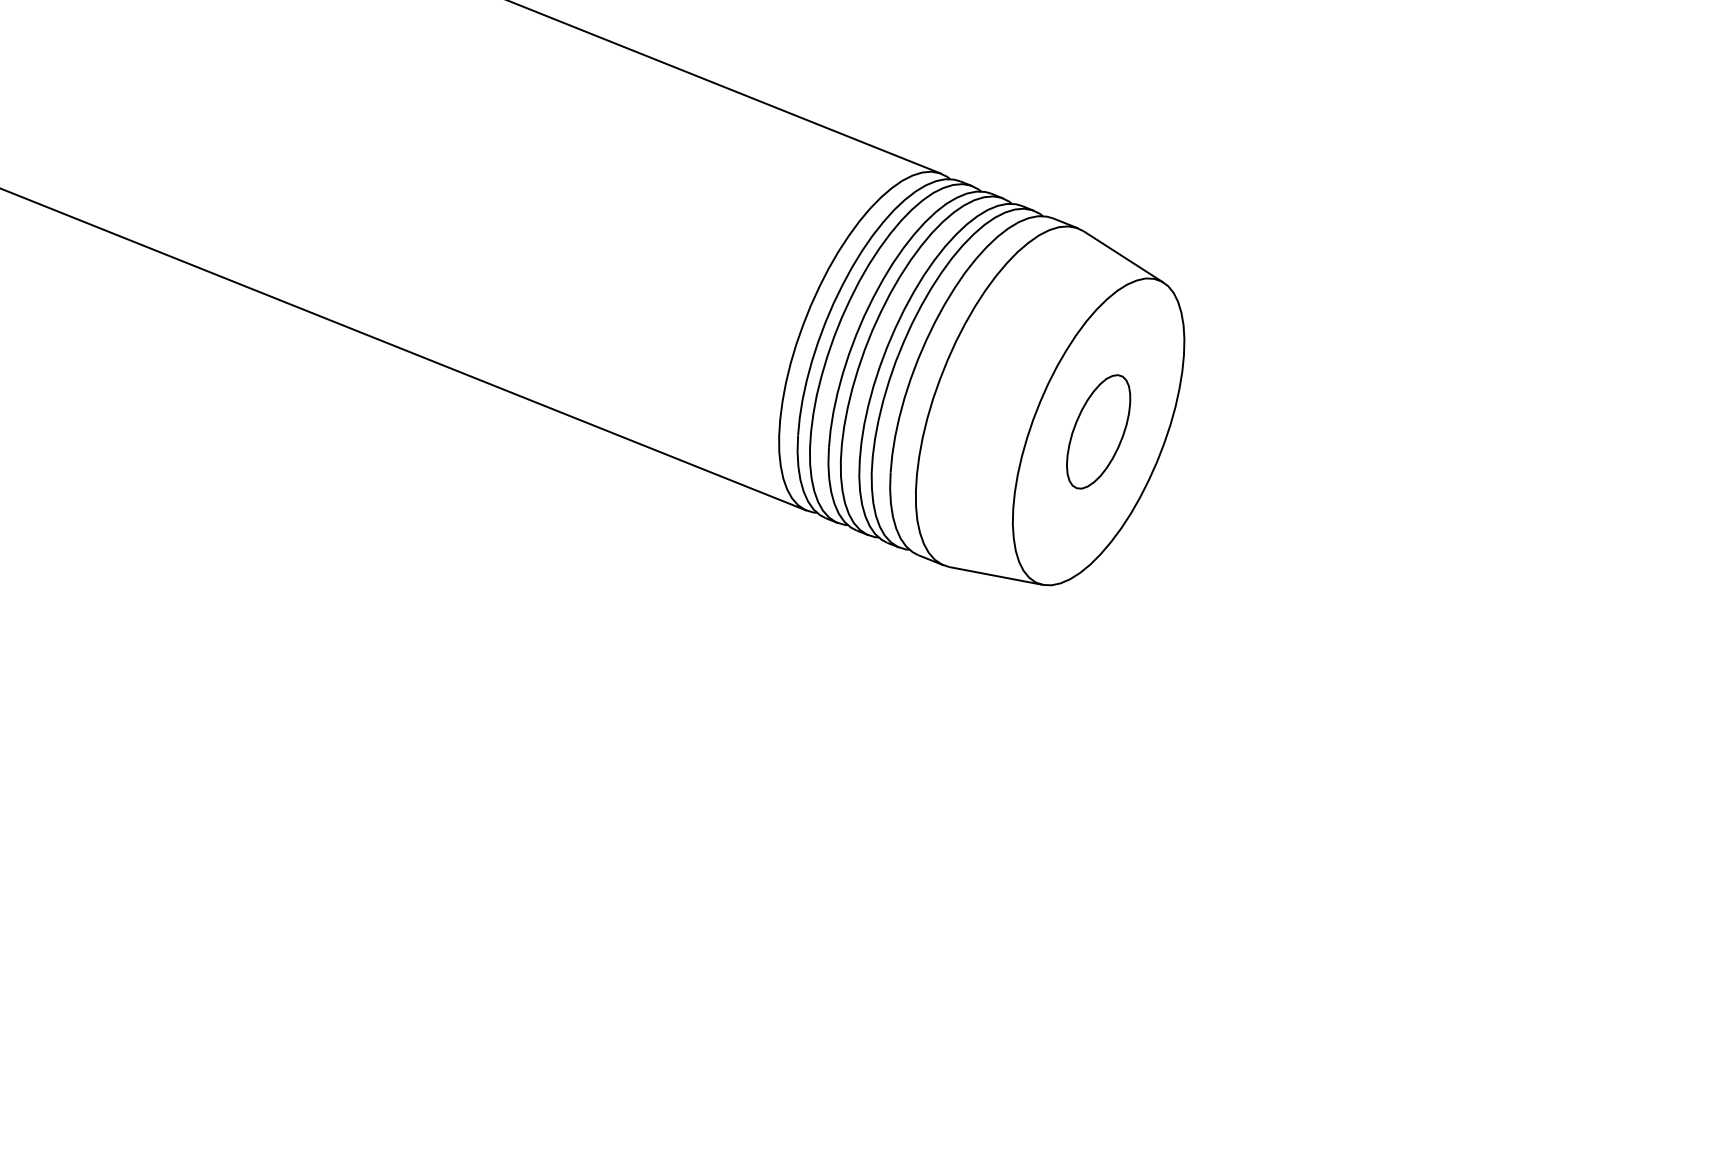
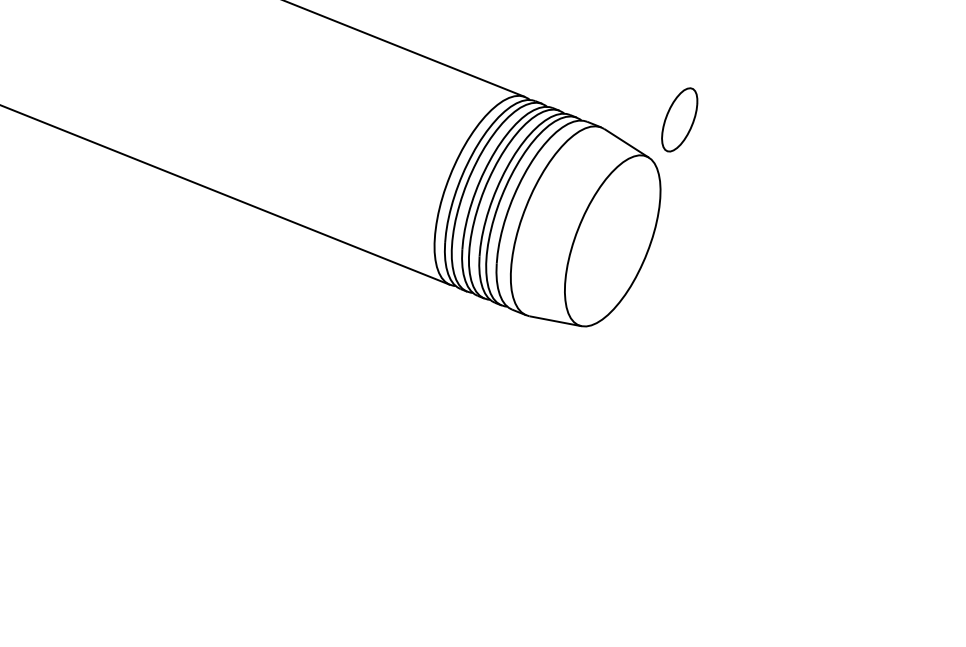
part: (1098, 431) -> (679, 119), moved

